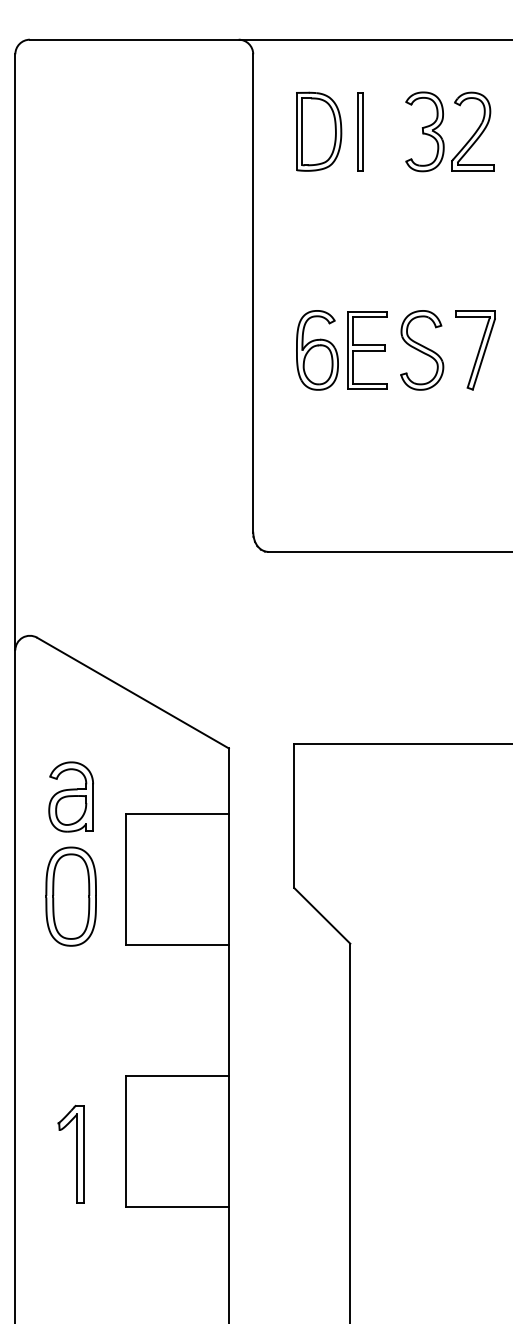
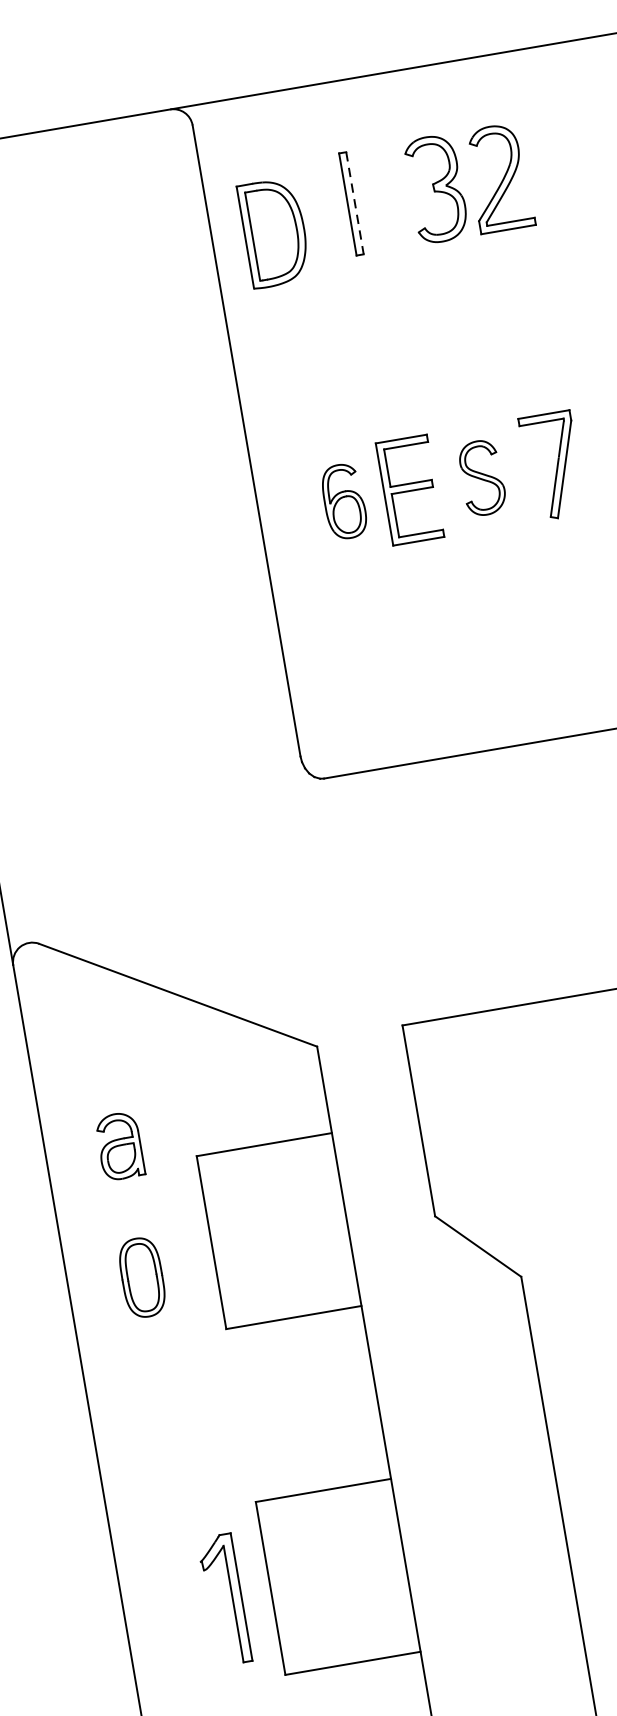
part: (319, 131) -> (275, 232), moved
line: (362, 132) -> (354, 203), solid -> dashed
part: (317, 350) -> (344, 501), size x0.7
part: (422, 350) -> (482, 478), size x0.7
part: (70, 796) -> (118, 1145), size x0.7
part: (70, 896) -> (141, 1277), size x0.6
part: (70, 1153) -> (223, 1598), moved

